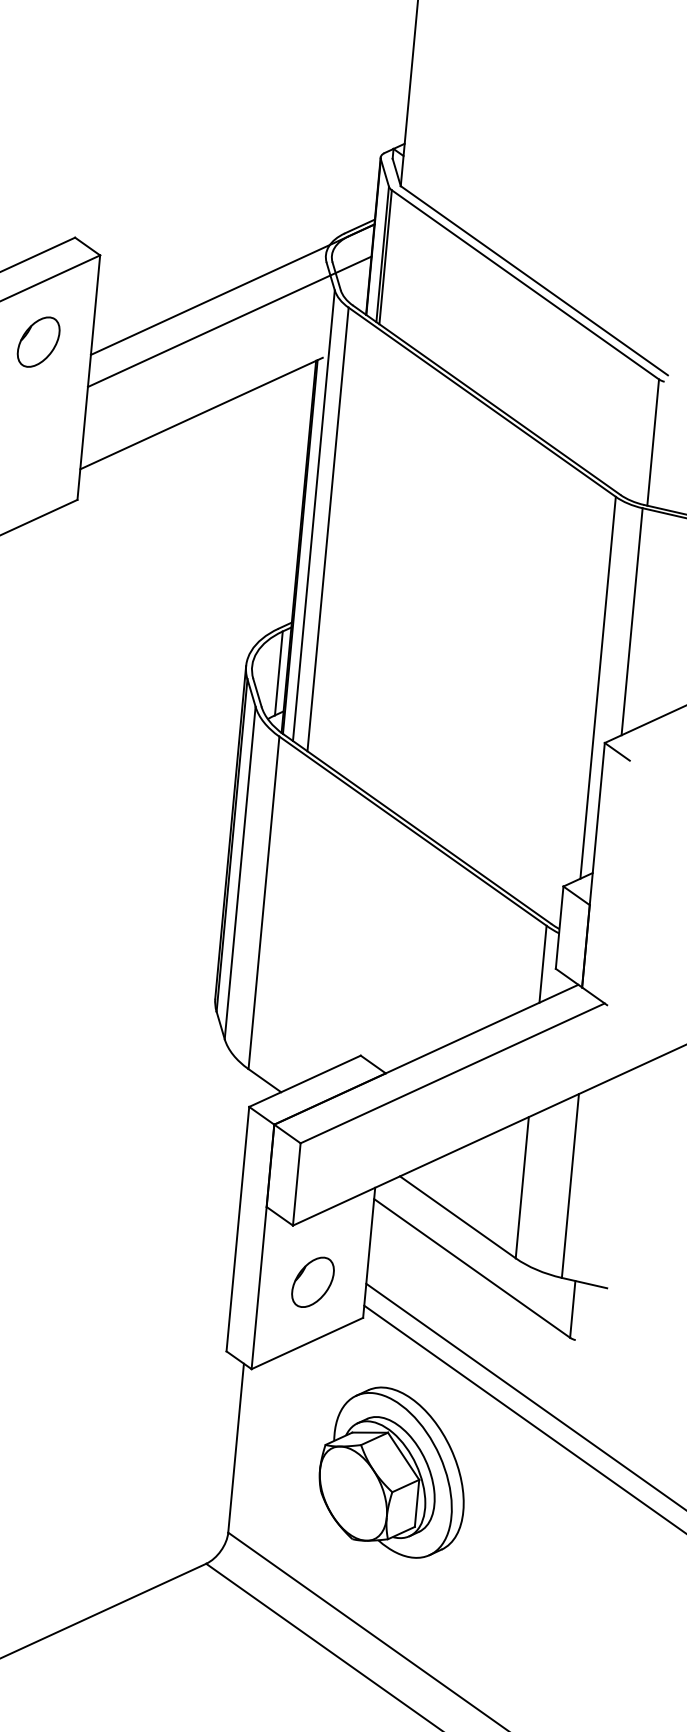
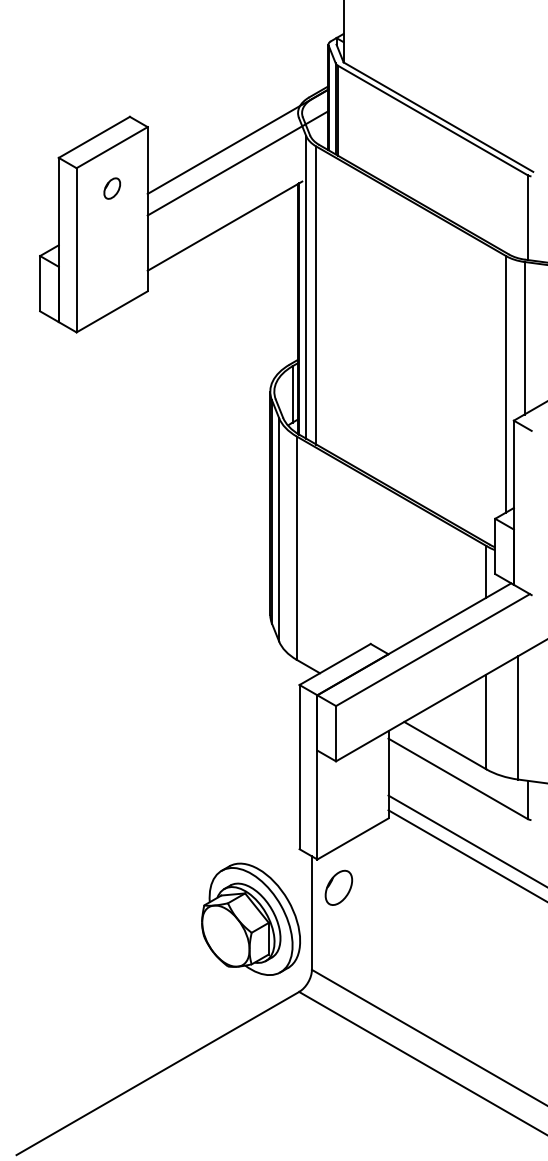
part: (39, 341) -> (112, 188), size x0.6
part: (312, 1281) -> (338, 887), moved
part: (392, 1470) -> (250, 918), moved

